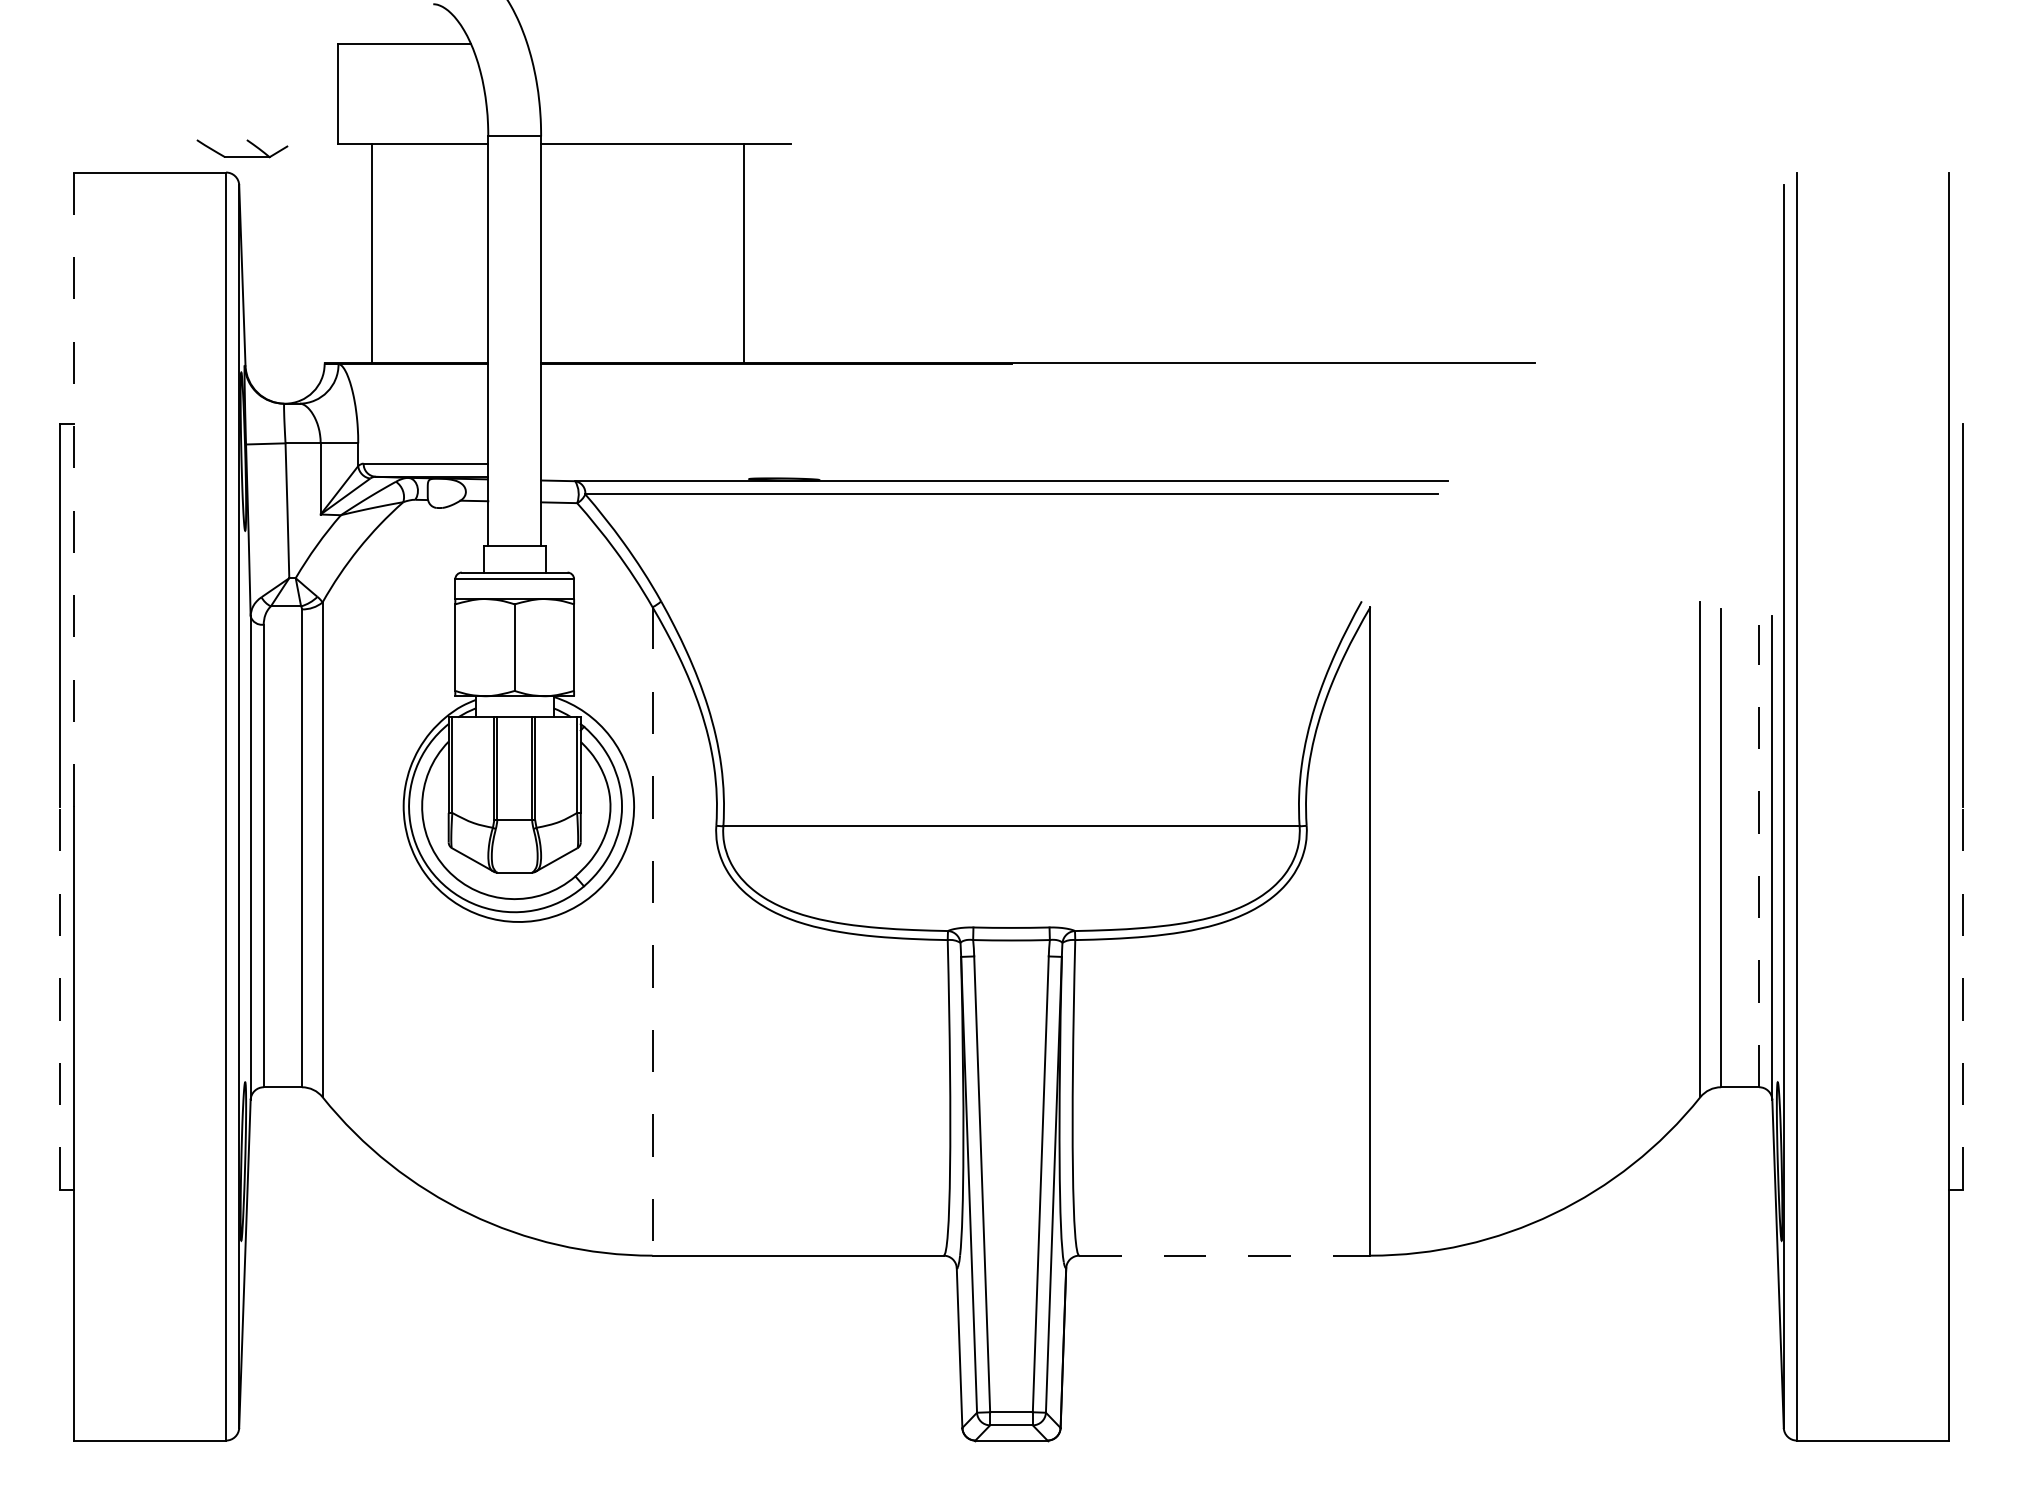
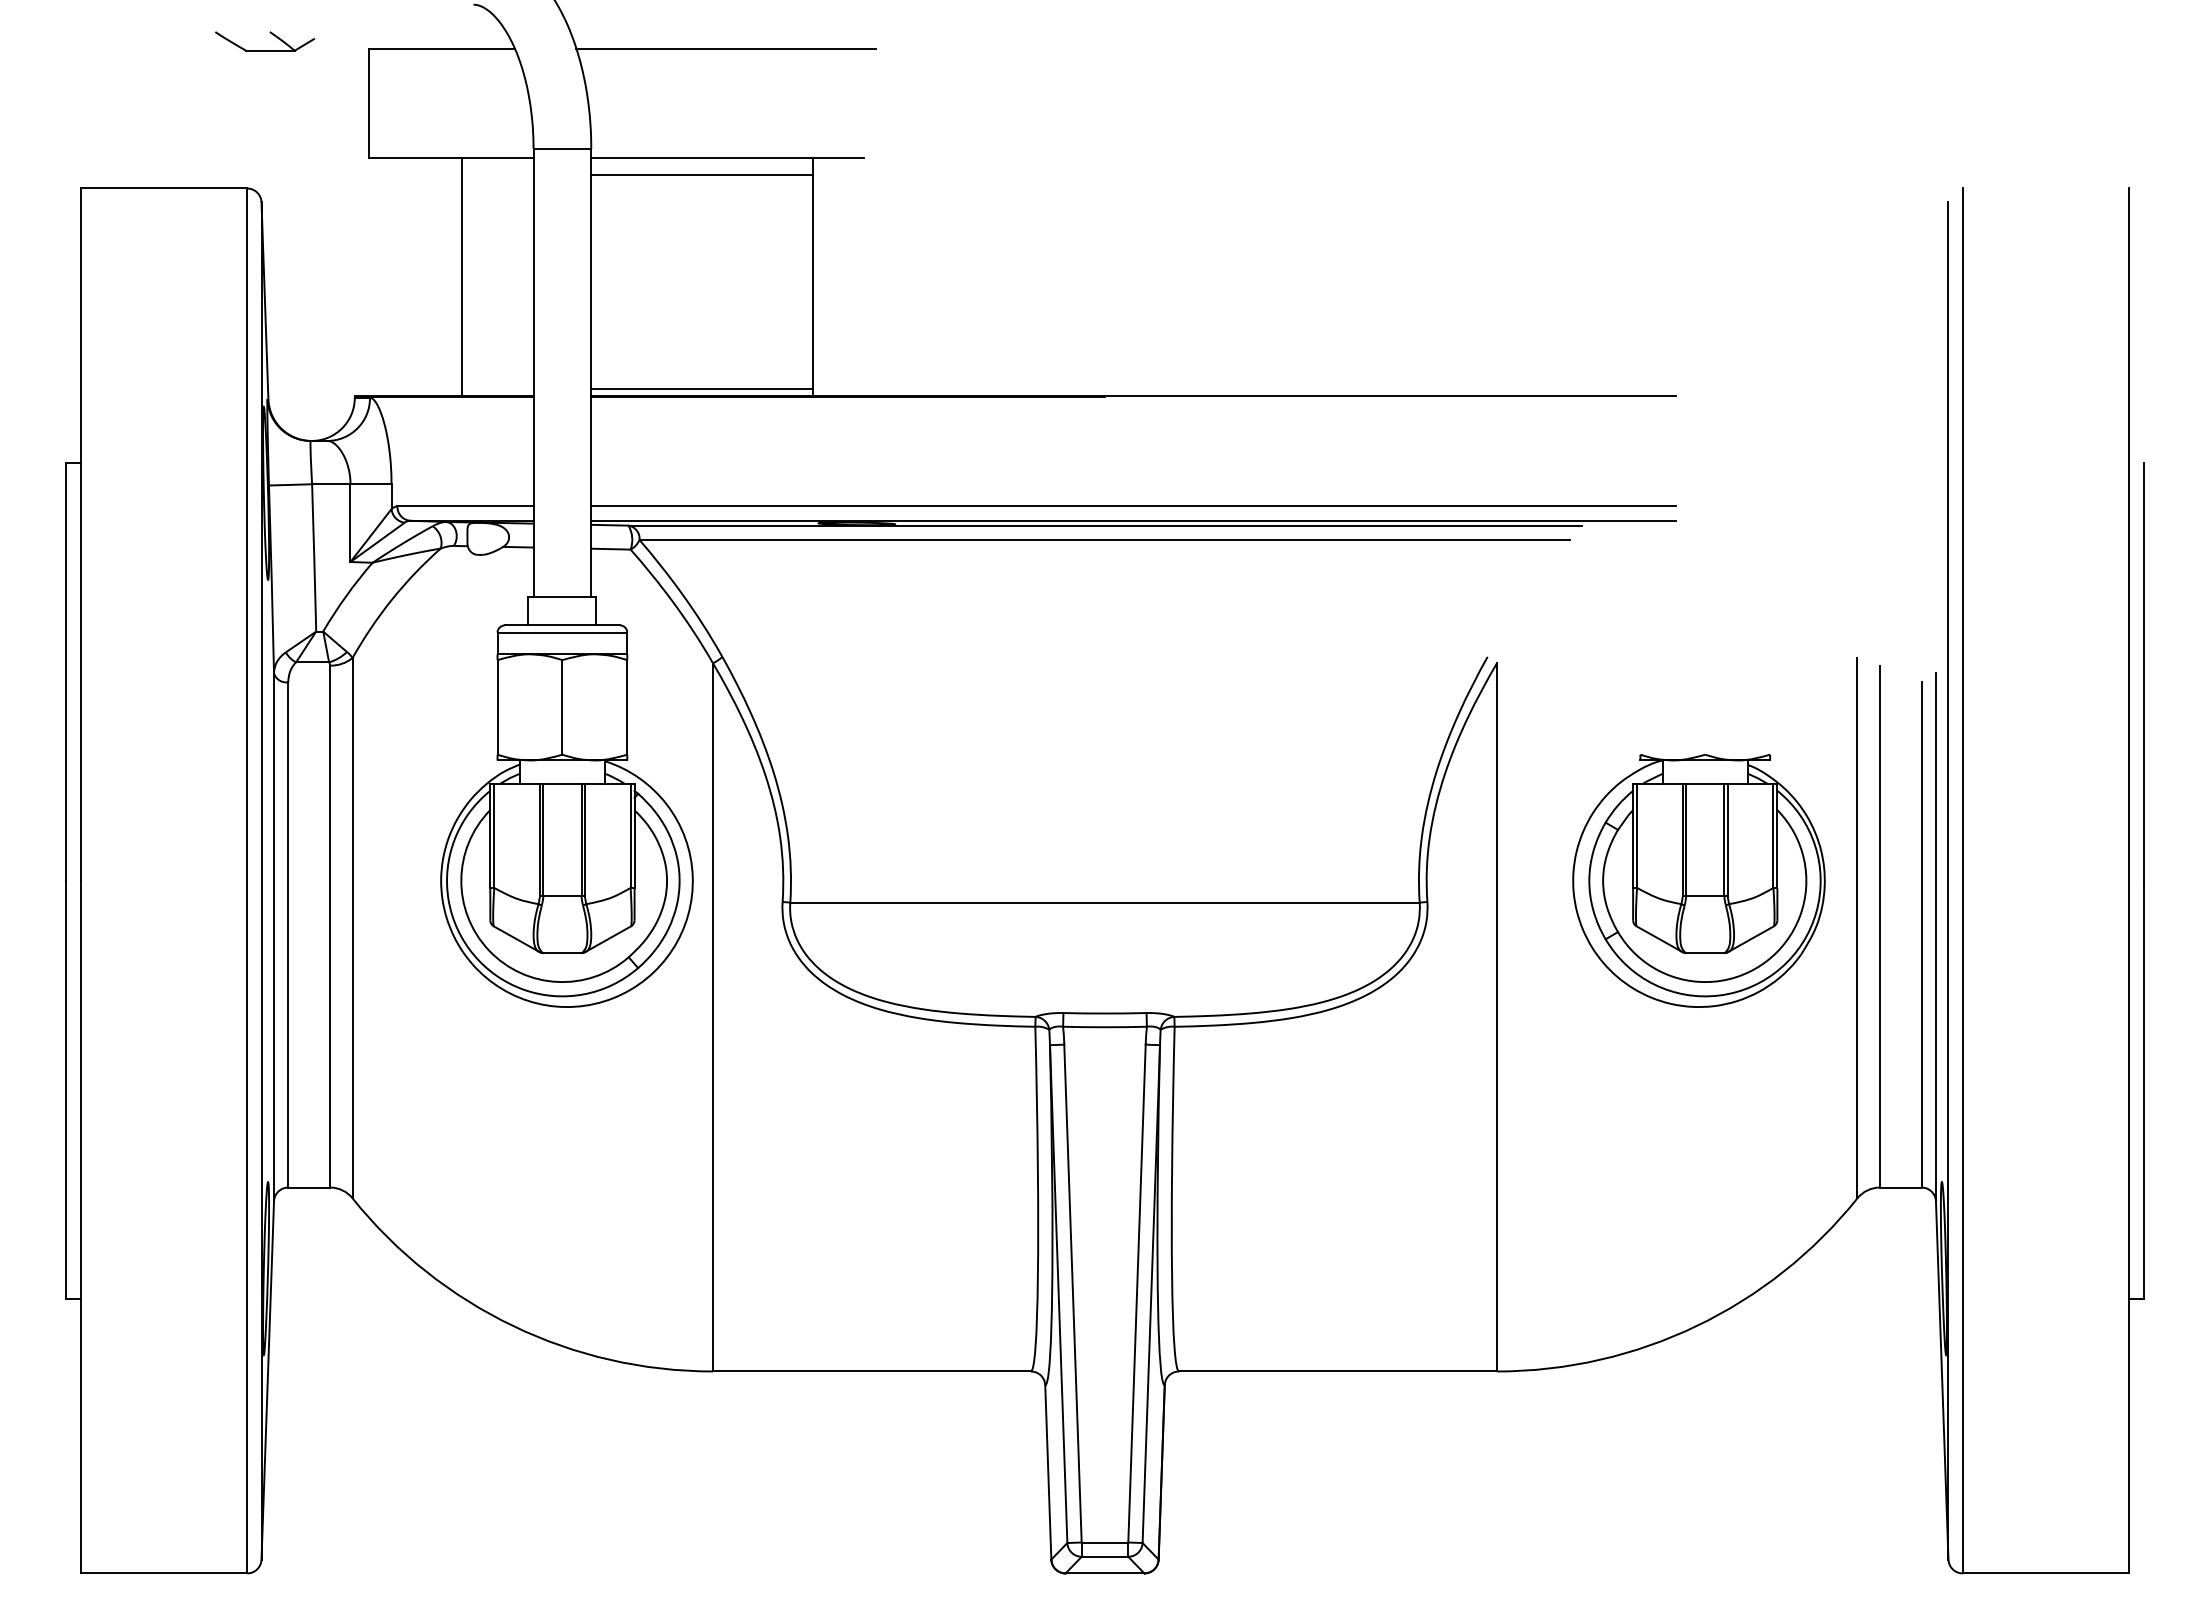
line: (664, 44) -> (725, 48), added
part: (242, 156) -> (265, 50), moved
line: (642, 159) -> (702, 174), added
line: (371, 253) -> (461, 276), moved
line: (642, 356) -> (702, 389), added
line: (1037, 463) -> (1133, 506), added
line: (1037, 476) -> (1133, 520), added
line: (73, 489) -> (80, 534), dashed -> solid
part: (1554, 806) -> (1698, 880), added
line: (1759, 855) -> (1921, 934), dashed -> solid
line: (652, 931) -> (712, 1017), dashed -> solid
line: (60, 997) -> (66, 1089), dashed -> solid
line: (1962, 997) -> (2143, 1089), dashed -> solid
line: (1225, 1255) -> (1338, 1371), dashed -> solid

